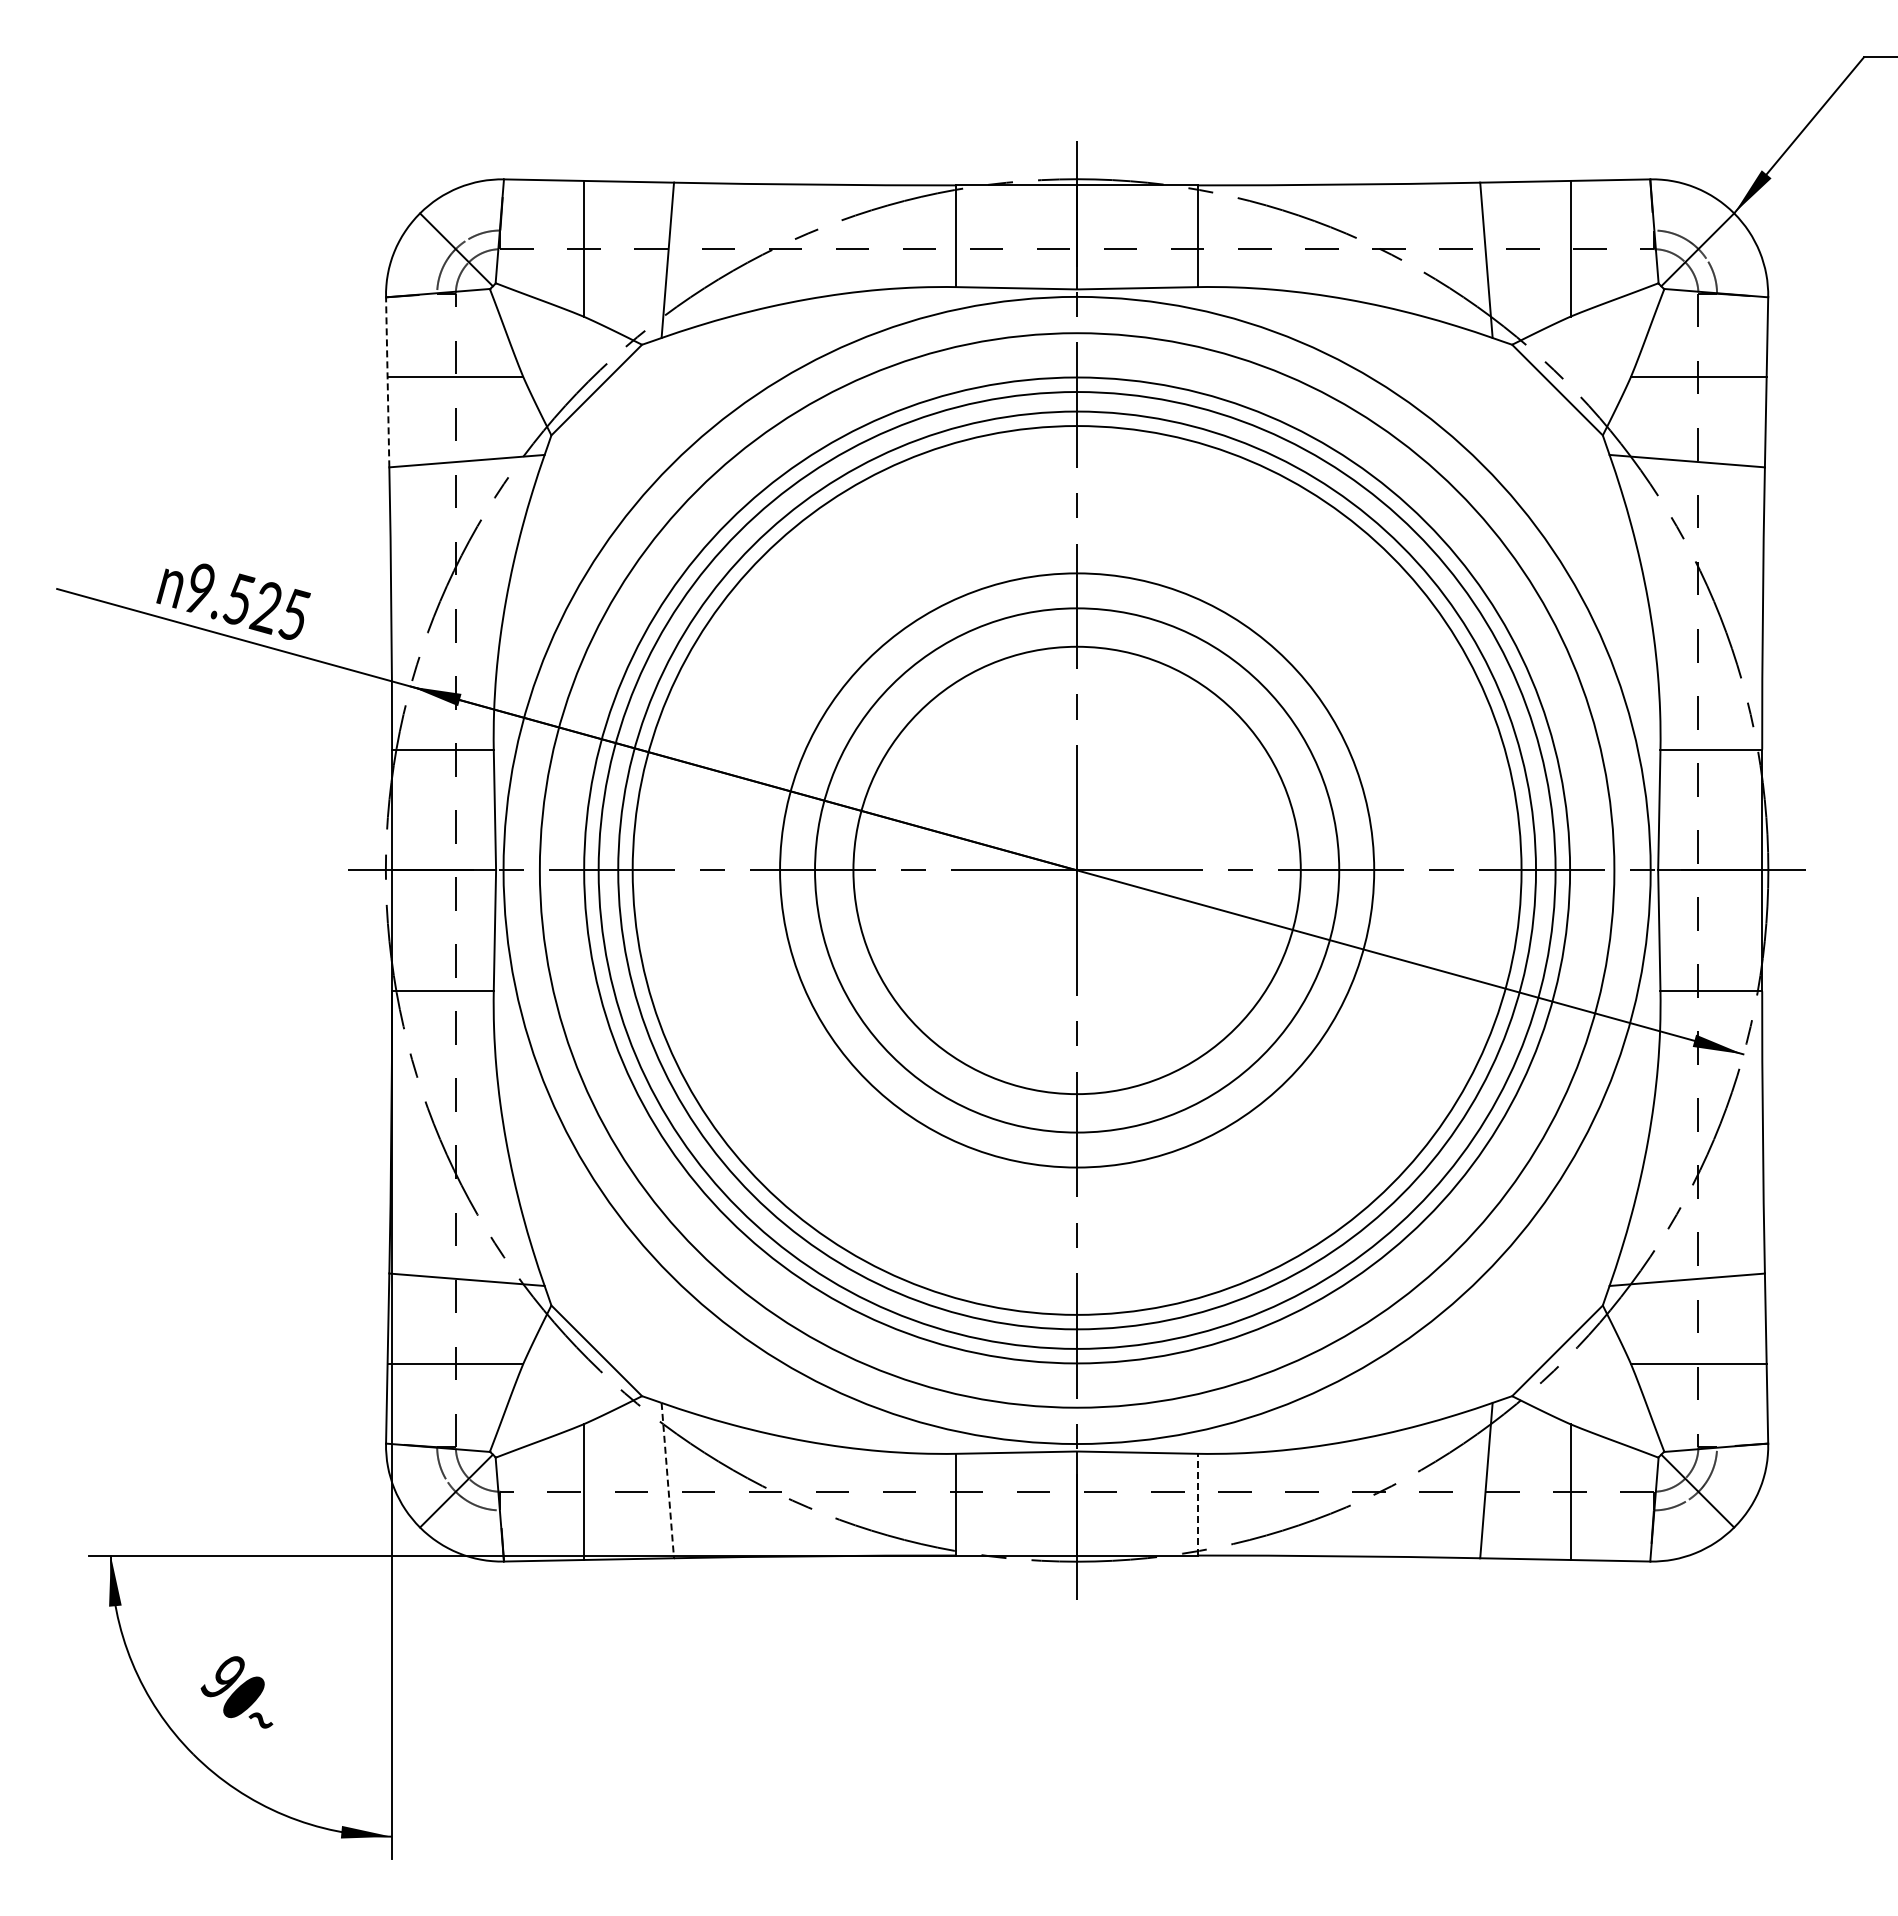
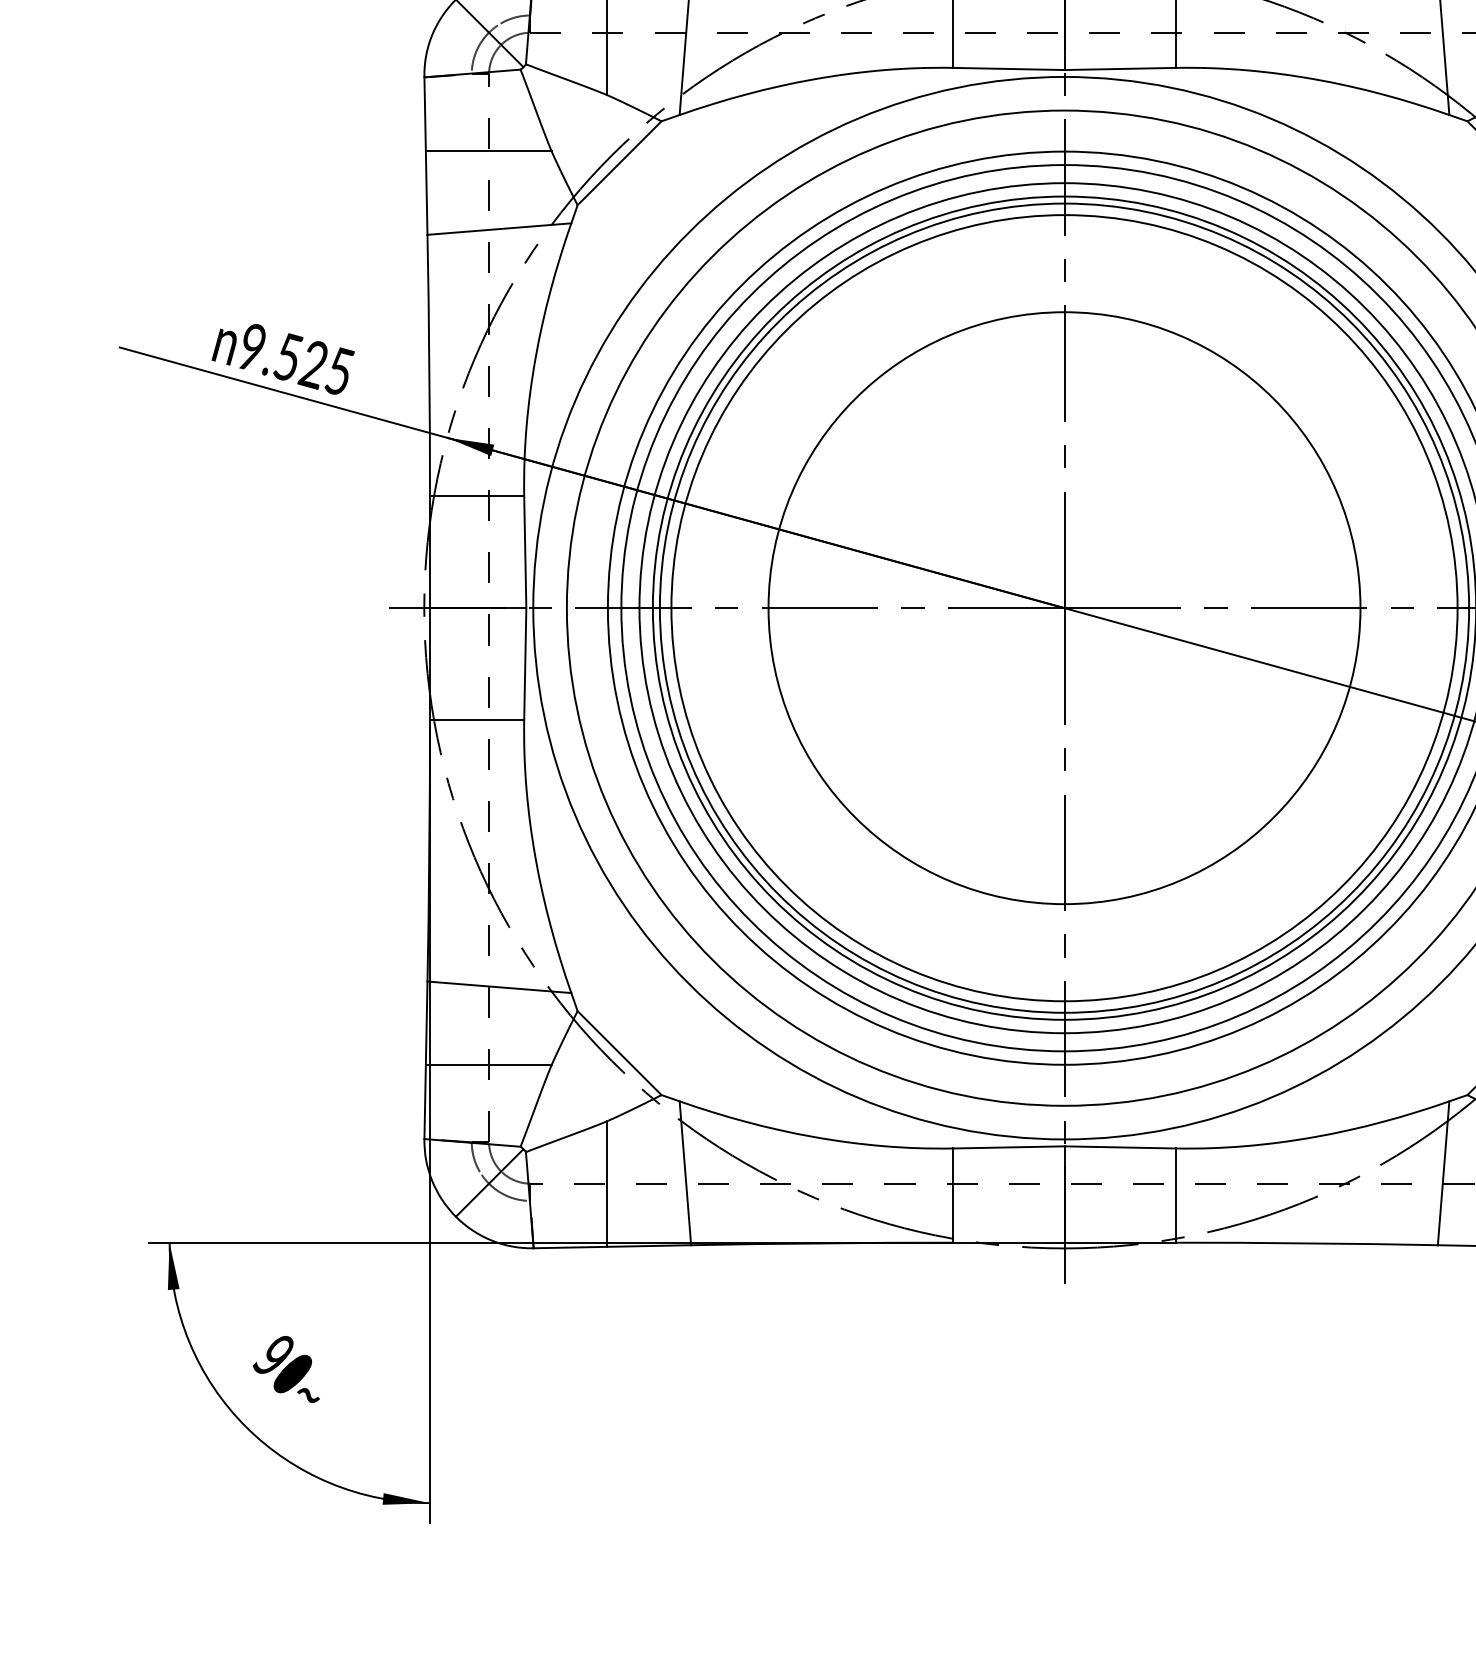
line: (387, 381) -> (425, 155), dashed -> solid
circle: (1076, 870) -> (1063, 608), size x1.43
circle: (1076, 870) -> (1063, 608), size x1.43
circle: (1076, 870) -> (1063, 608), size x1.67
line: (667, 1480) -> (685, 1173), dashed -> solid
line: (1197, 1504) -> (1175, 1195), dashed -> solid

